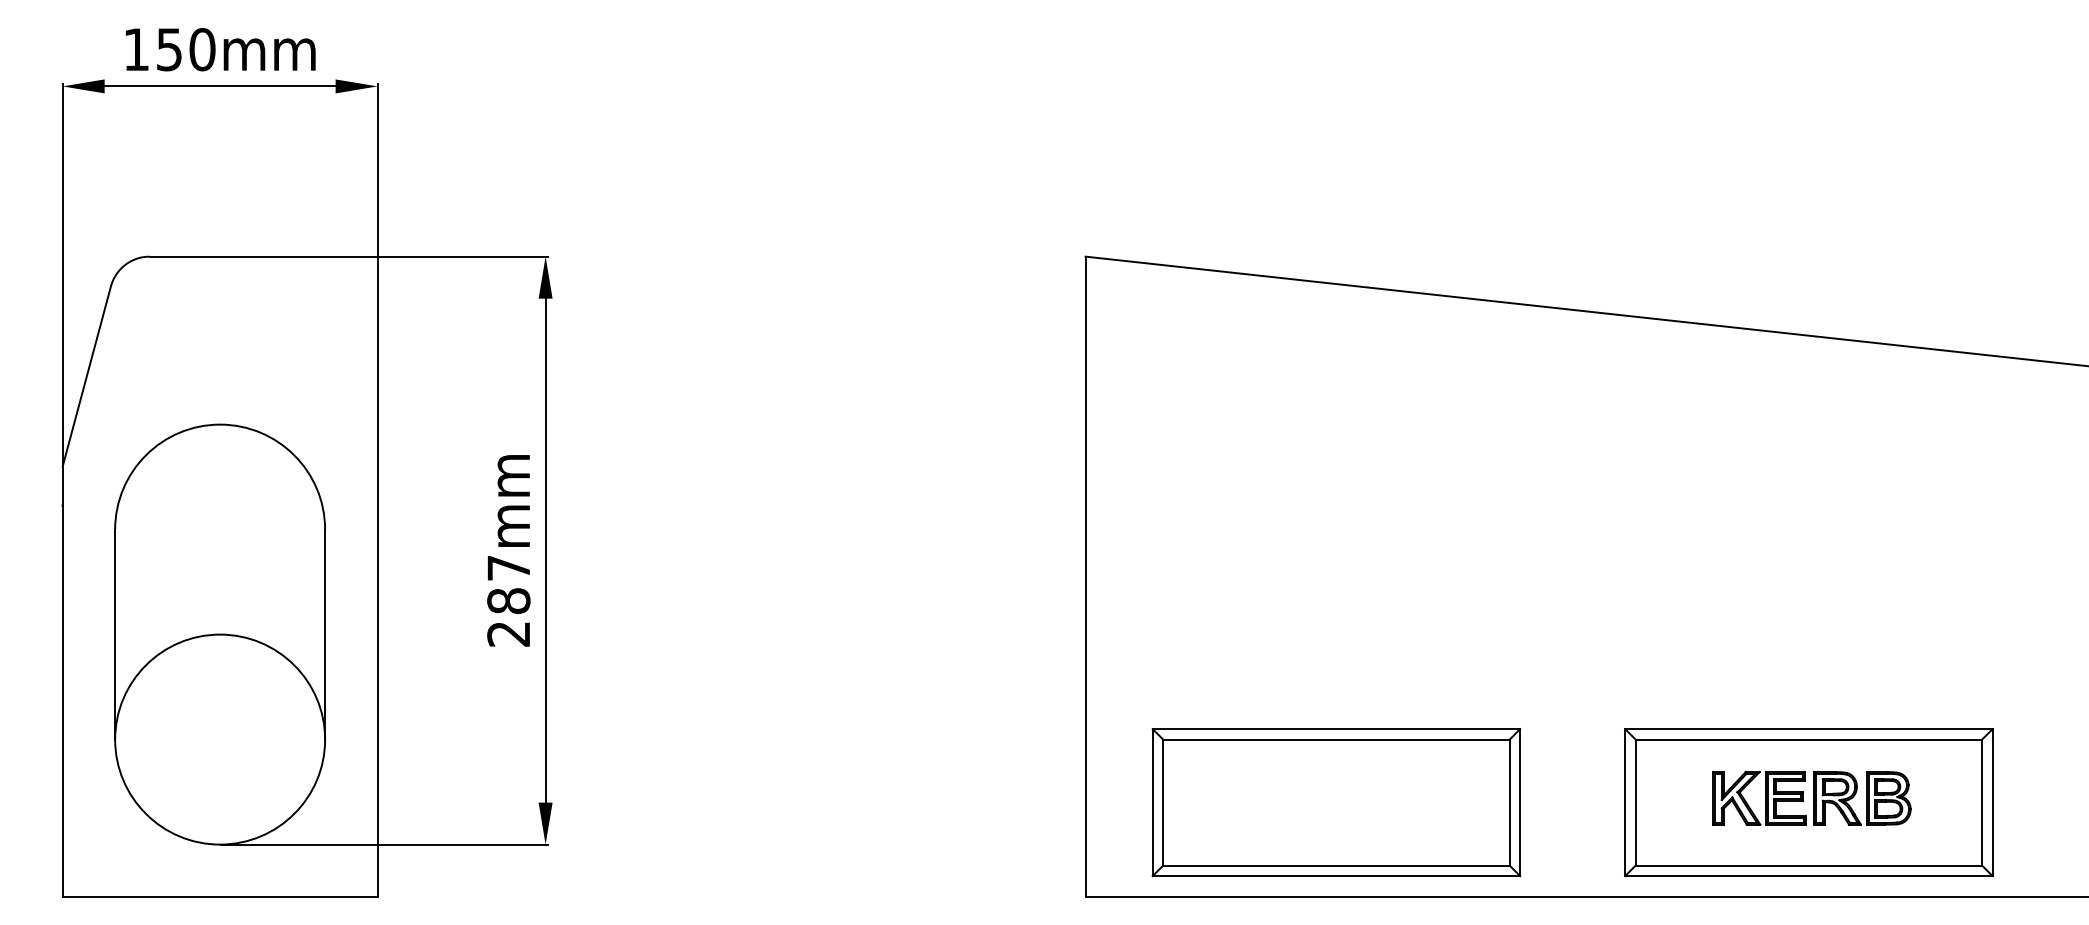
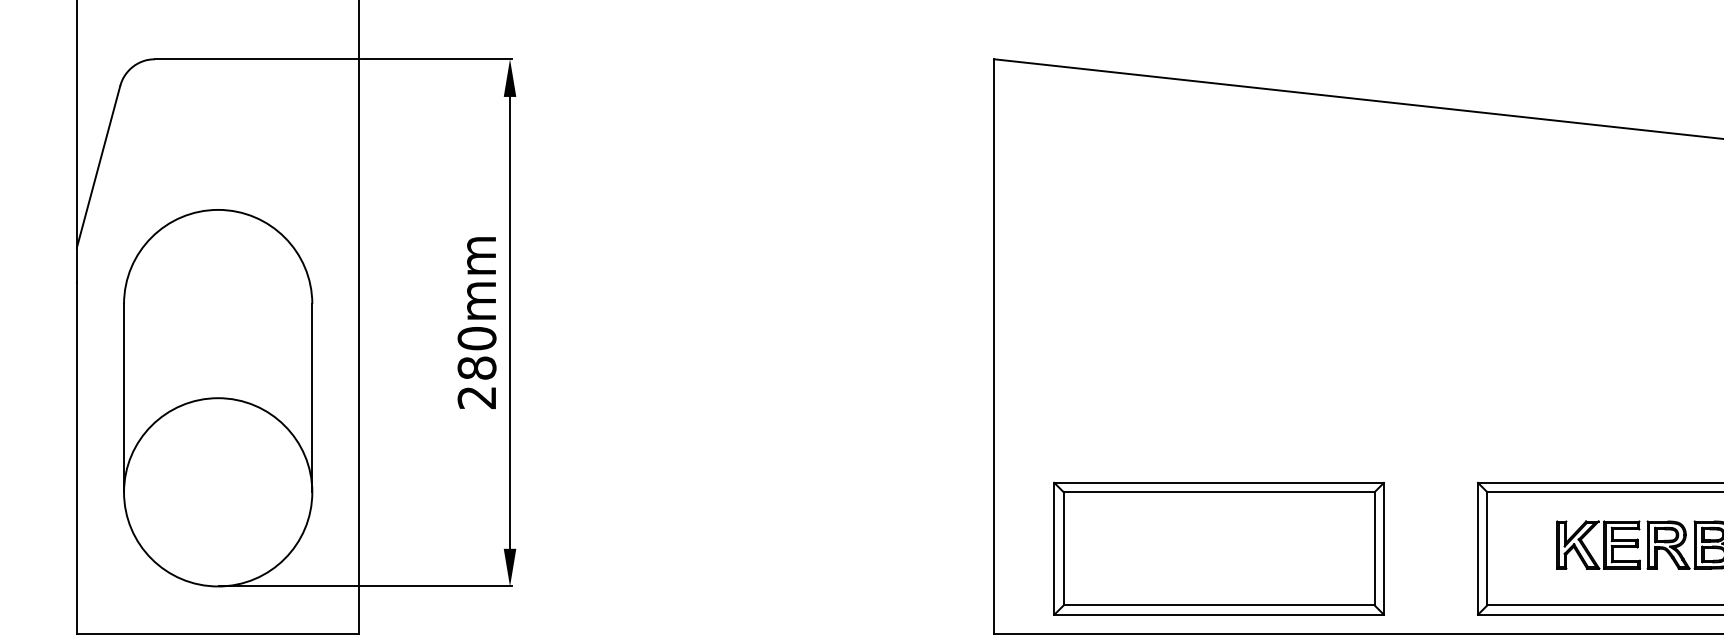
text: (508, 568) -> (476, 338), 287mm -> 280mm

